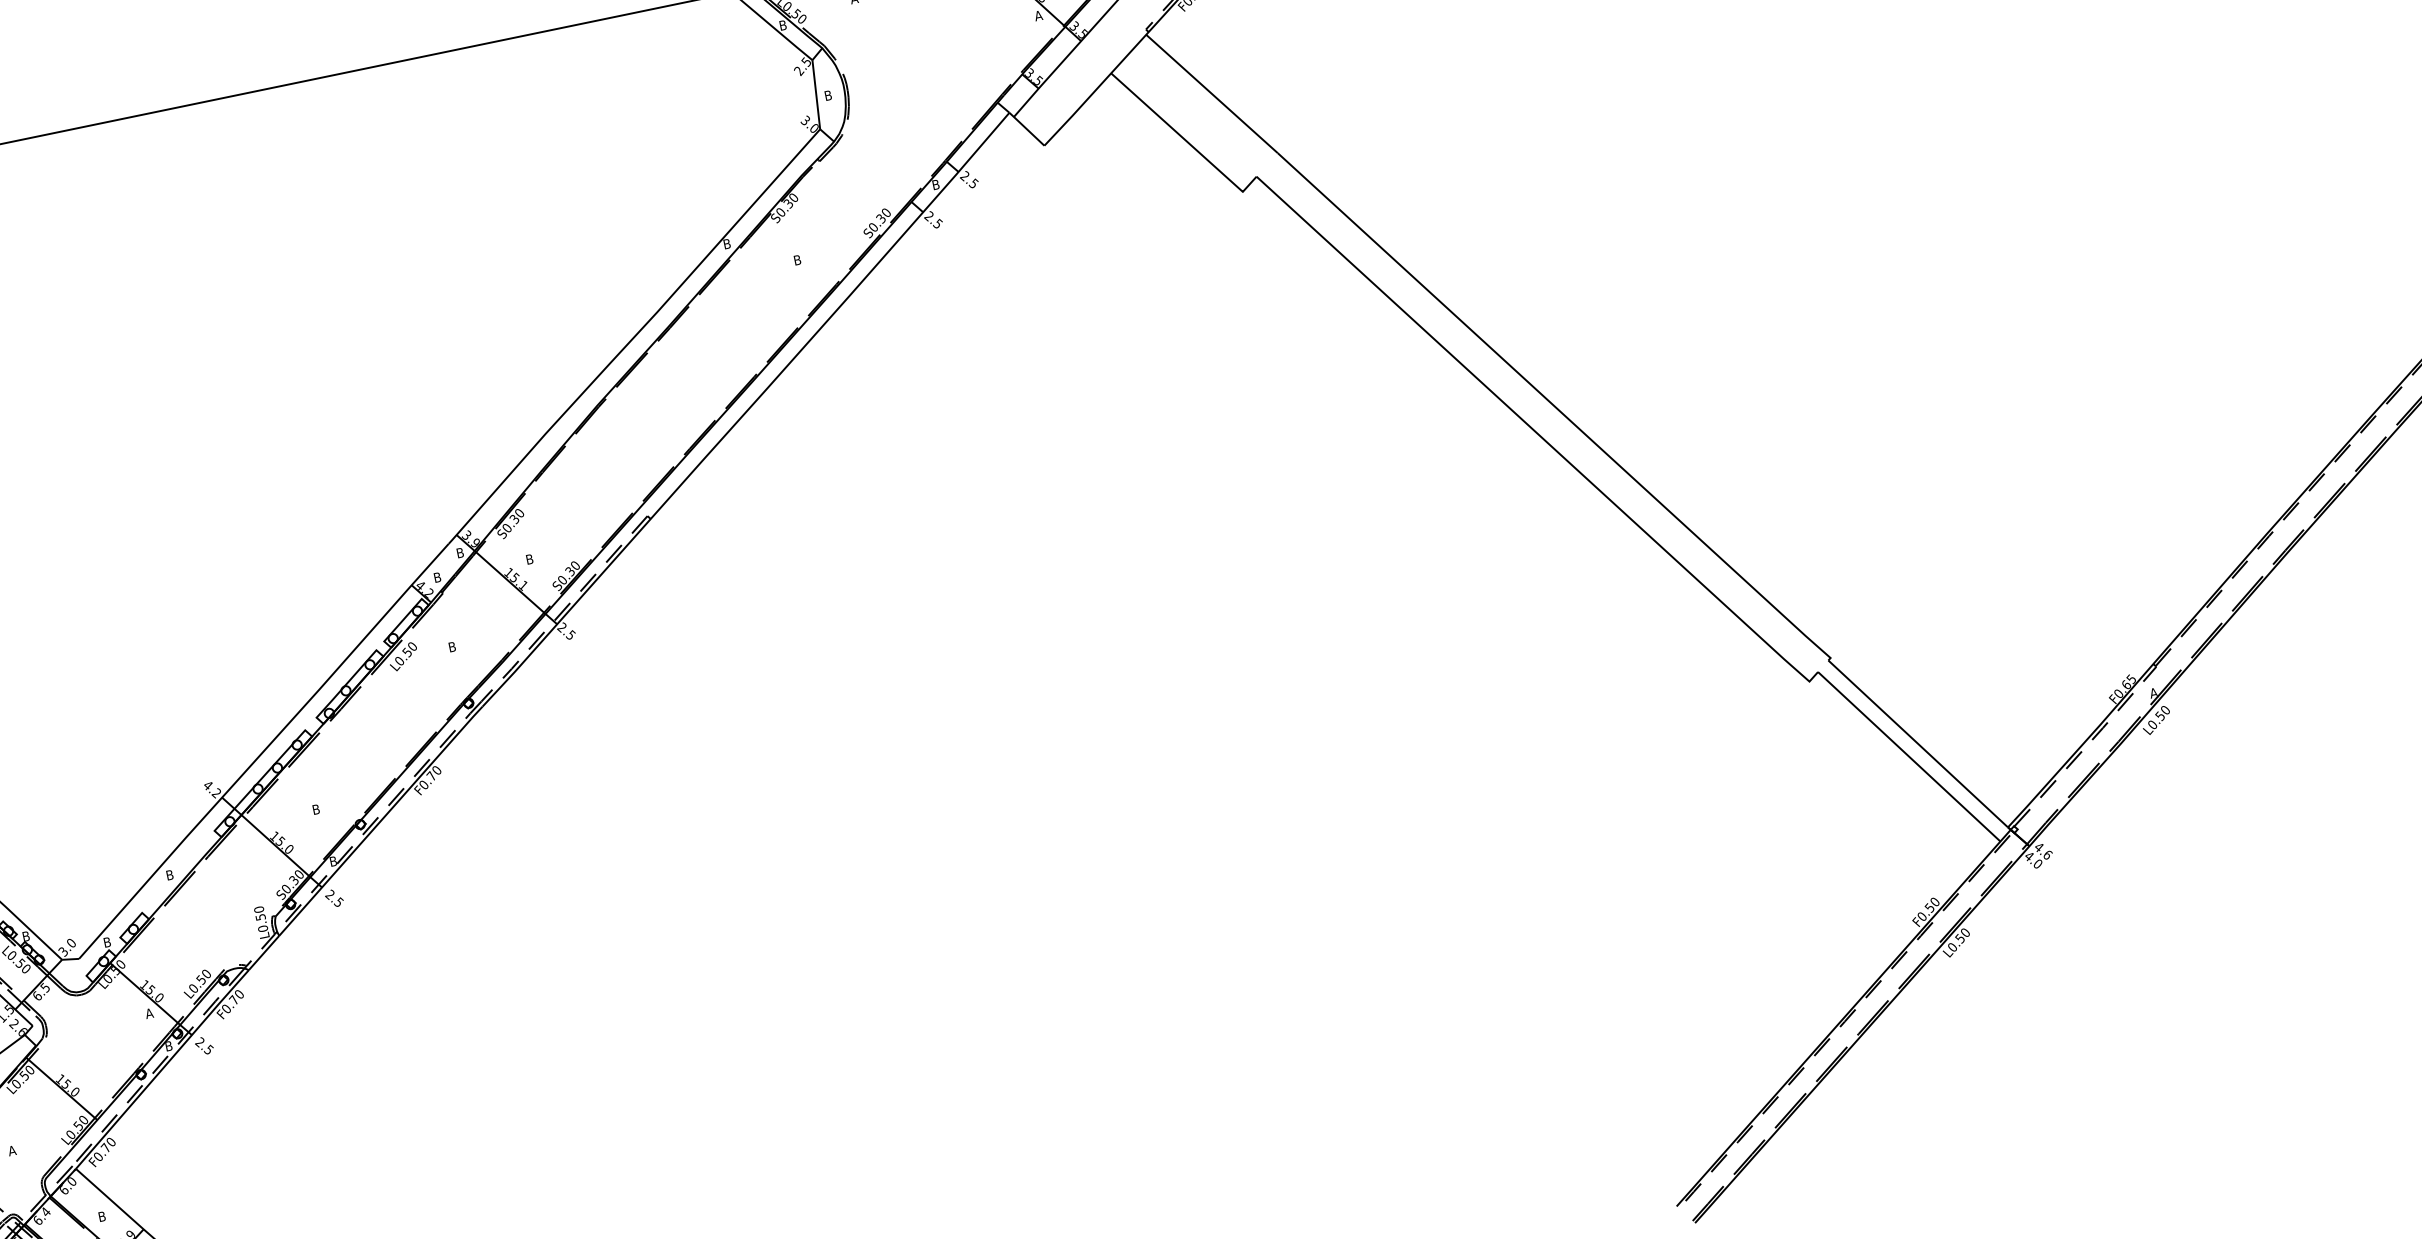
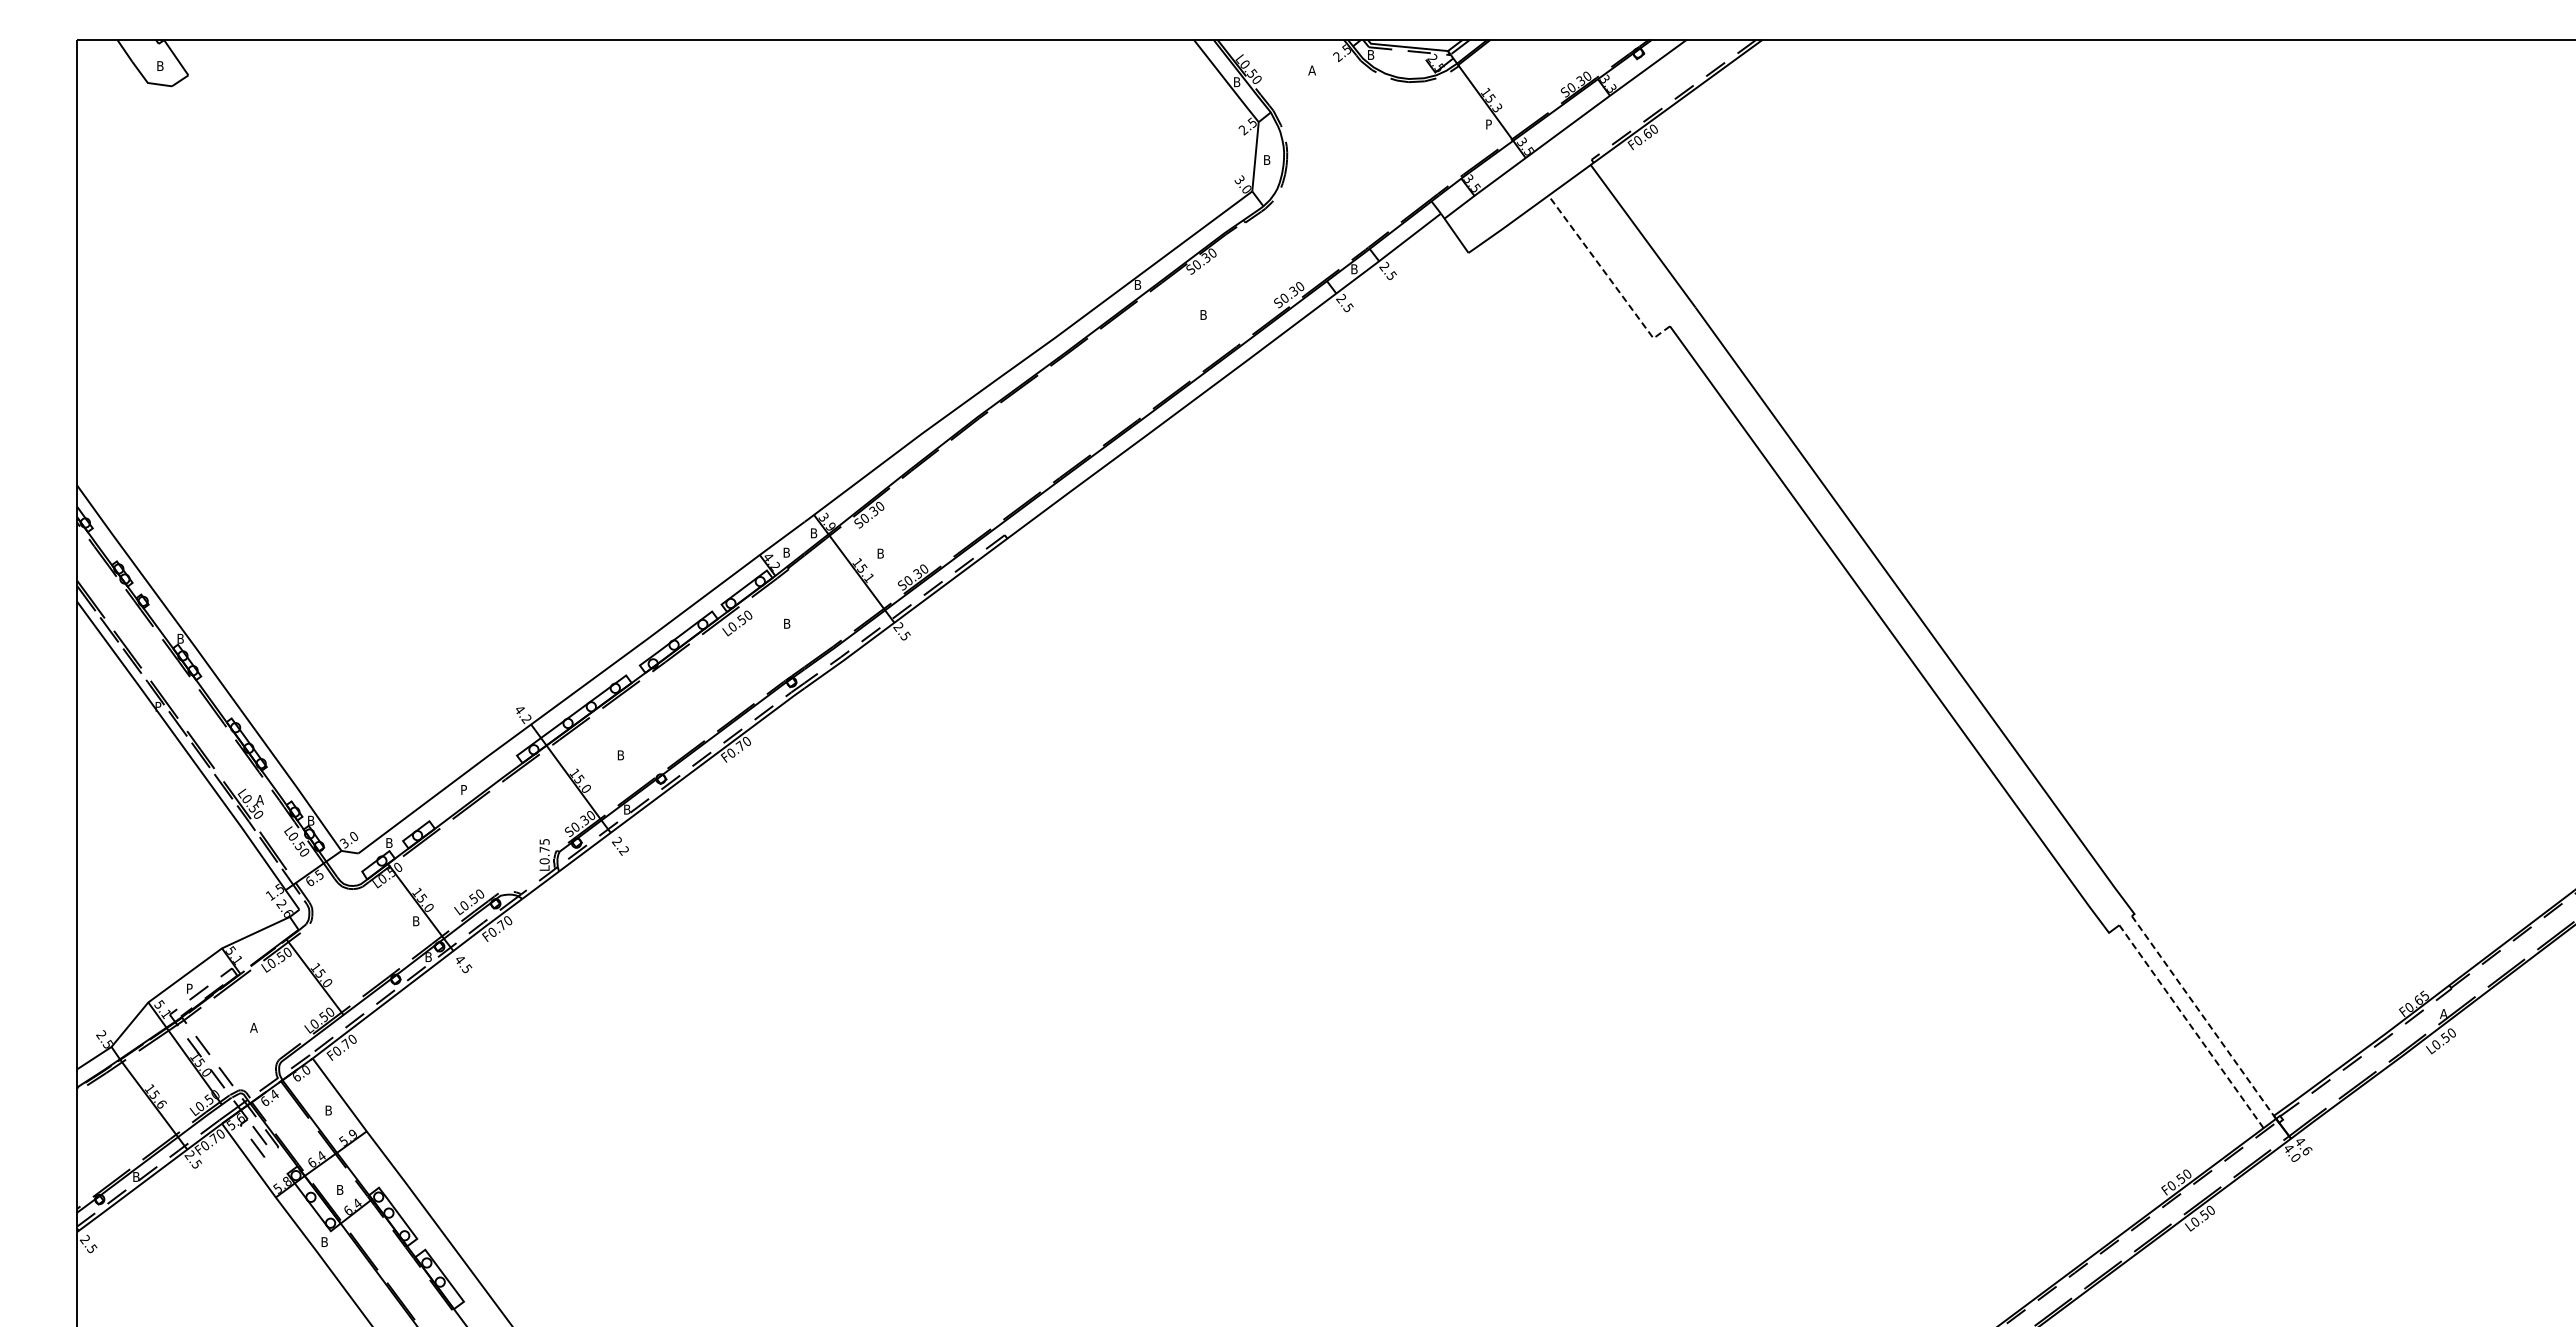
text: (1038, 15) -> (1489, 124), A -> P
line: (1186, 140) -> (1608, 276), solid -> dashed
line: (1917, 743) -> (2202, 1015), solid -> dashed
line: (1909, 756) -> (2191, 1026), solid -> dashed
text: (170, 874) -> (464, 789), B -> P
text: (339, 902) -> (624, 850), 2.5 -> 2.2
text: (259, 913) -> (544, 845), L0.50 -> L0.75
text: (148, 1013) -> (415, 921), A -> B
text: (199, 1042) -> (459, 959), 2.5 -> 4.5

